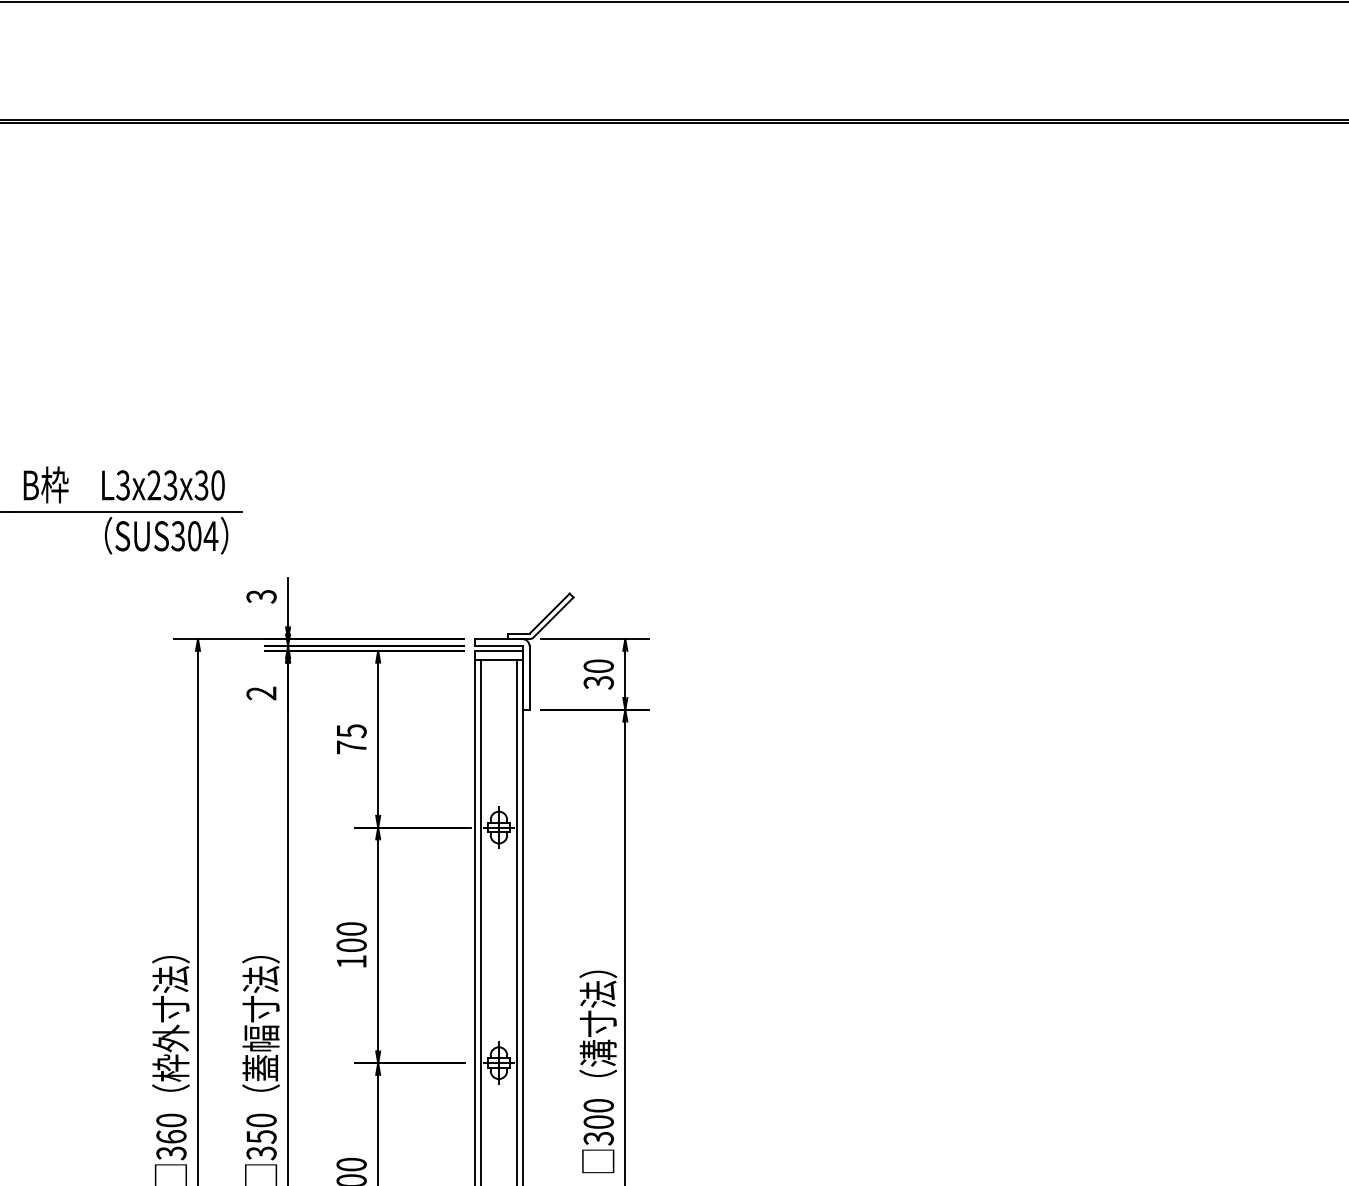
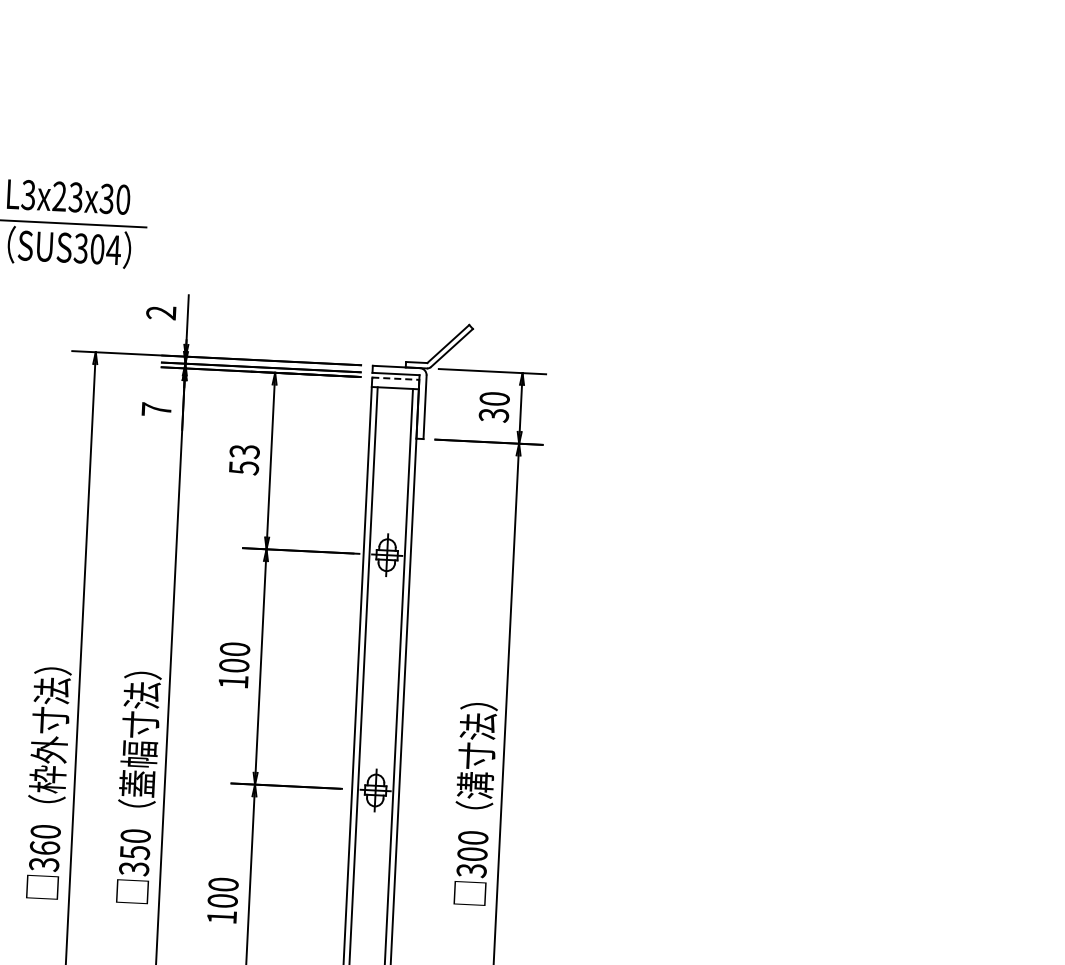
text: (261, 596) -> (161, 312), 3 -> 2
line: (498, 650) -> (395, 378), solid -> dashed
text: (261, 693) -> (156, 409), 2 -> 7
text: (351, 739) -> (244, 460), 75 -> 53

